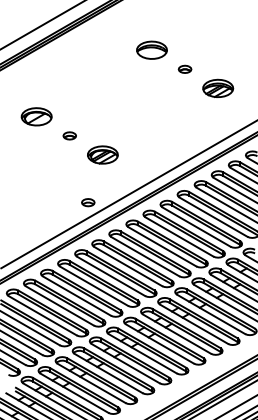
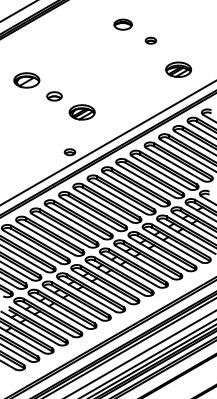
part: (151, 49) -> (122, 24), size x0.7
part: (218, 88) -> (178, 69), moved
part: (69, 136) -> (54, 96), size x1.4

